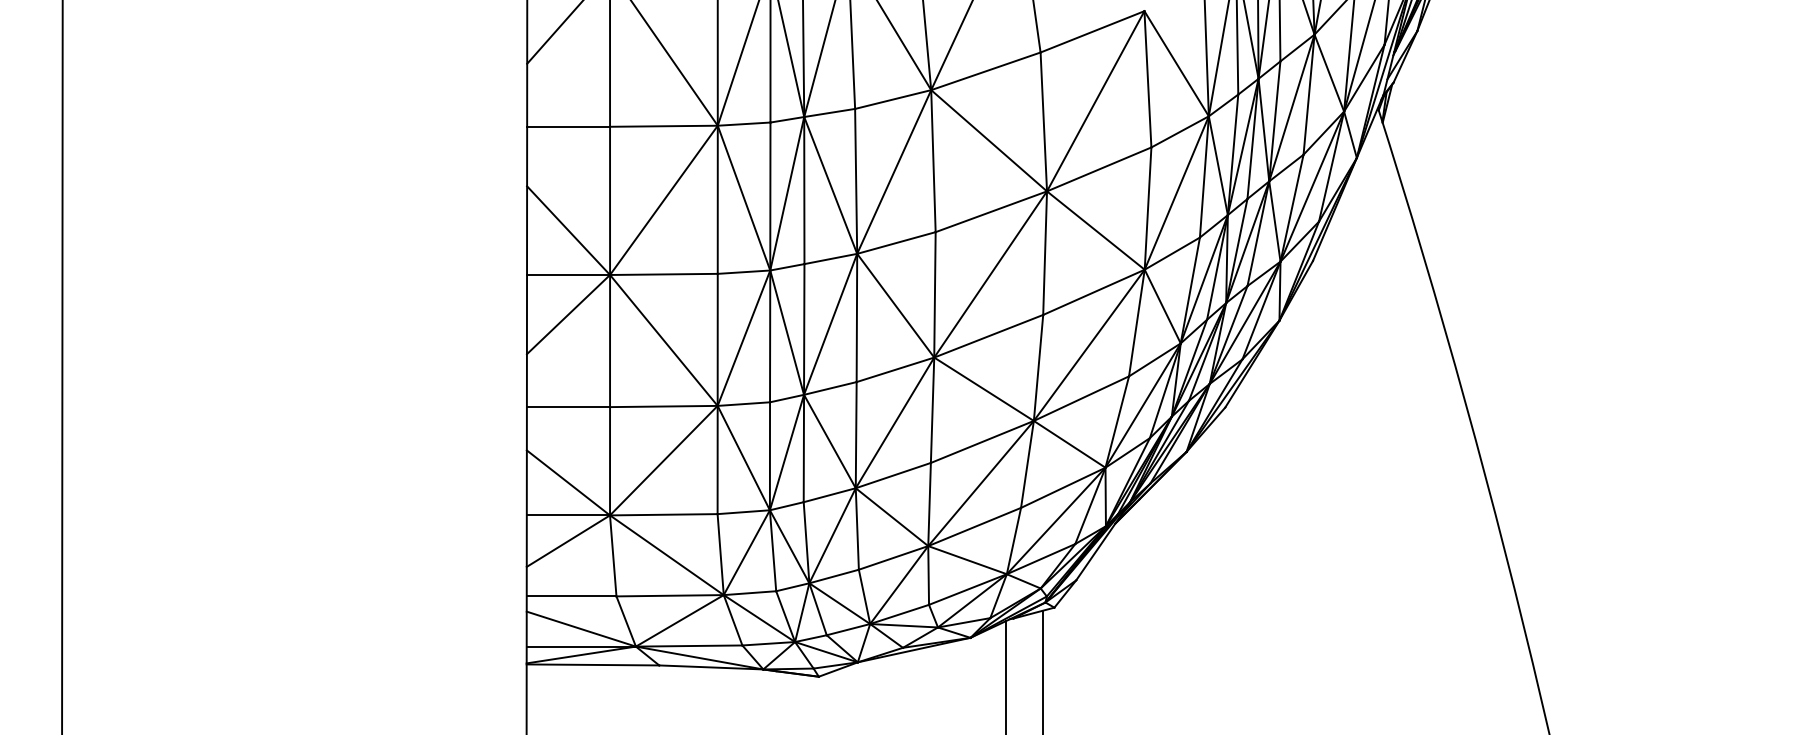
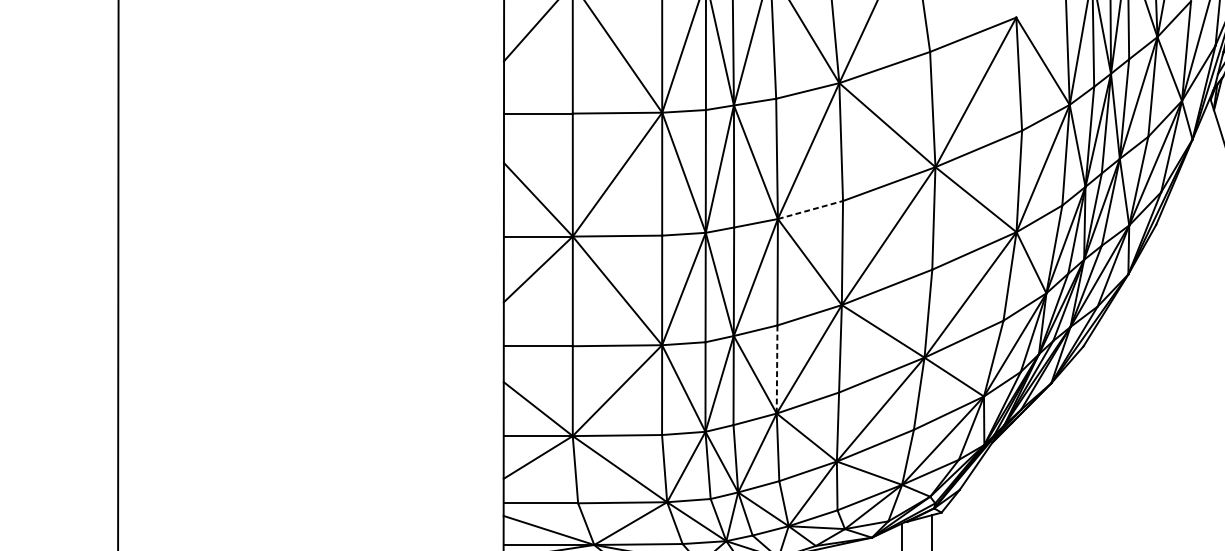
line: (896, 243) -> (810, 210), solid -> dashed
line: (856, 434) -> (777, 368), solid -> dashed

